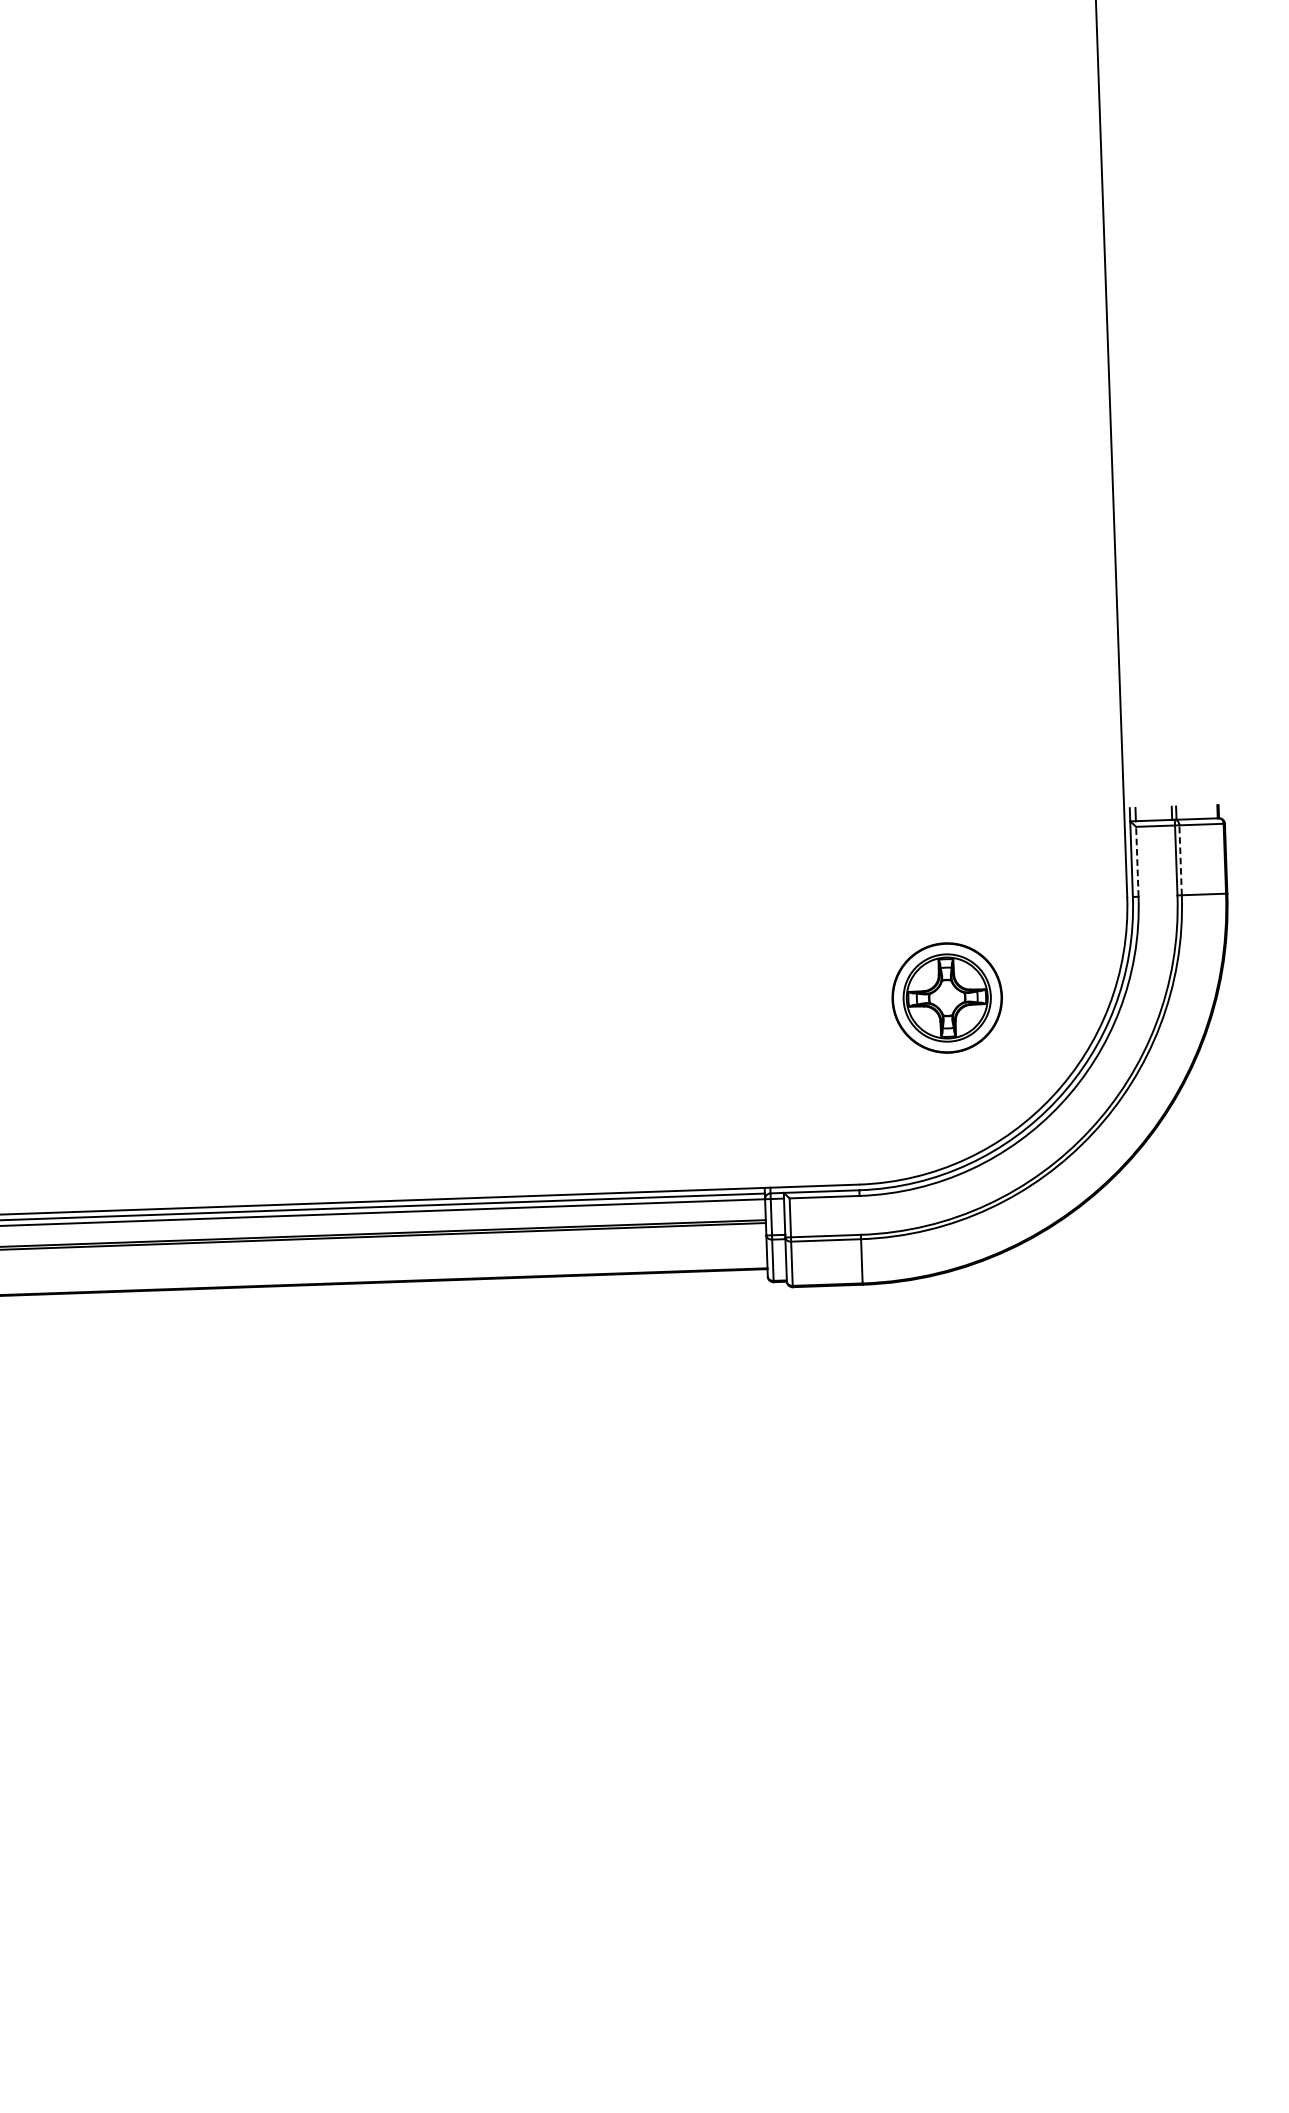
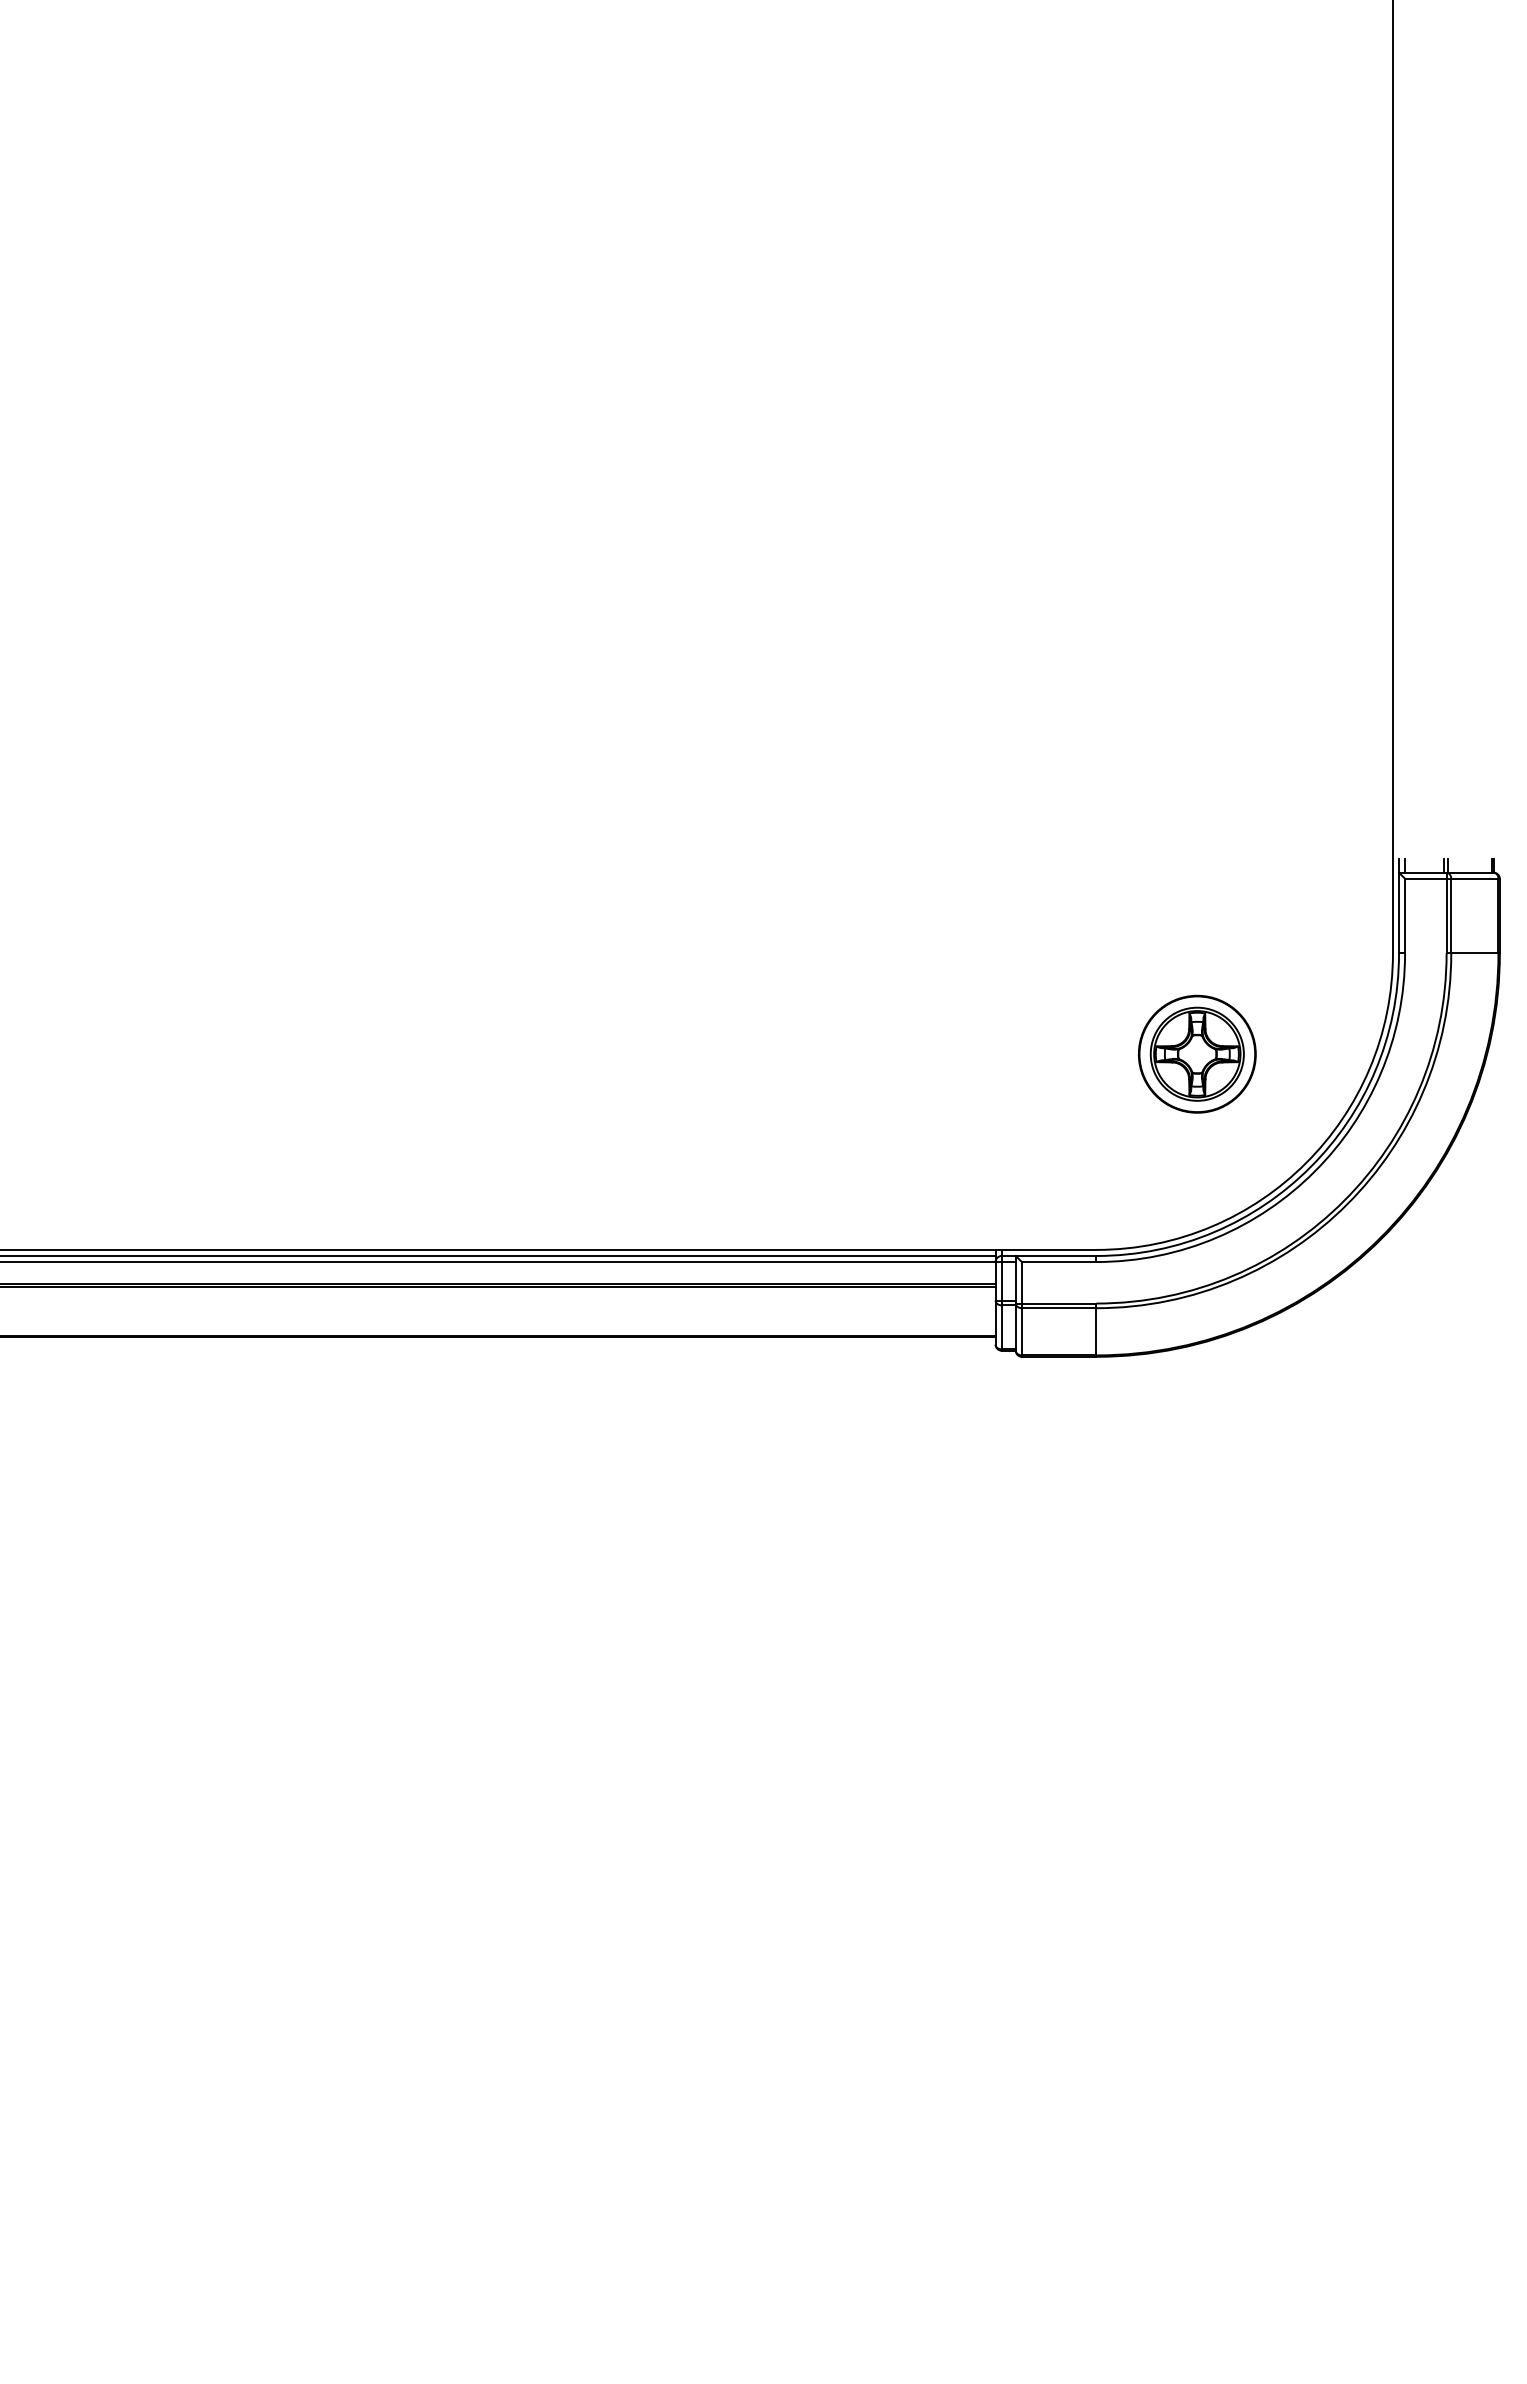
line: (1180, 859) -> (1451, 915), dashed -> solid
line: (1137, 861) -> (1405, 915), dashed -> solid

